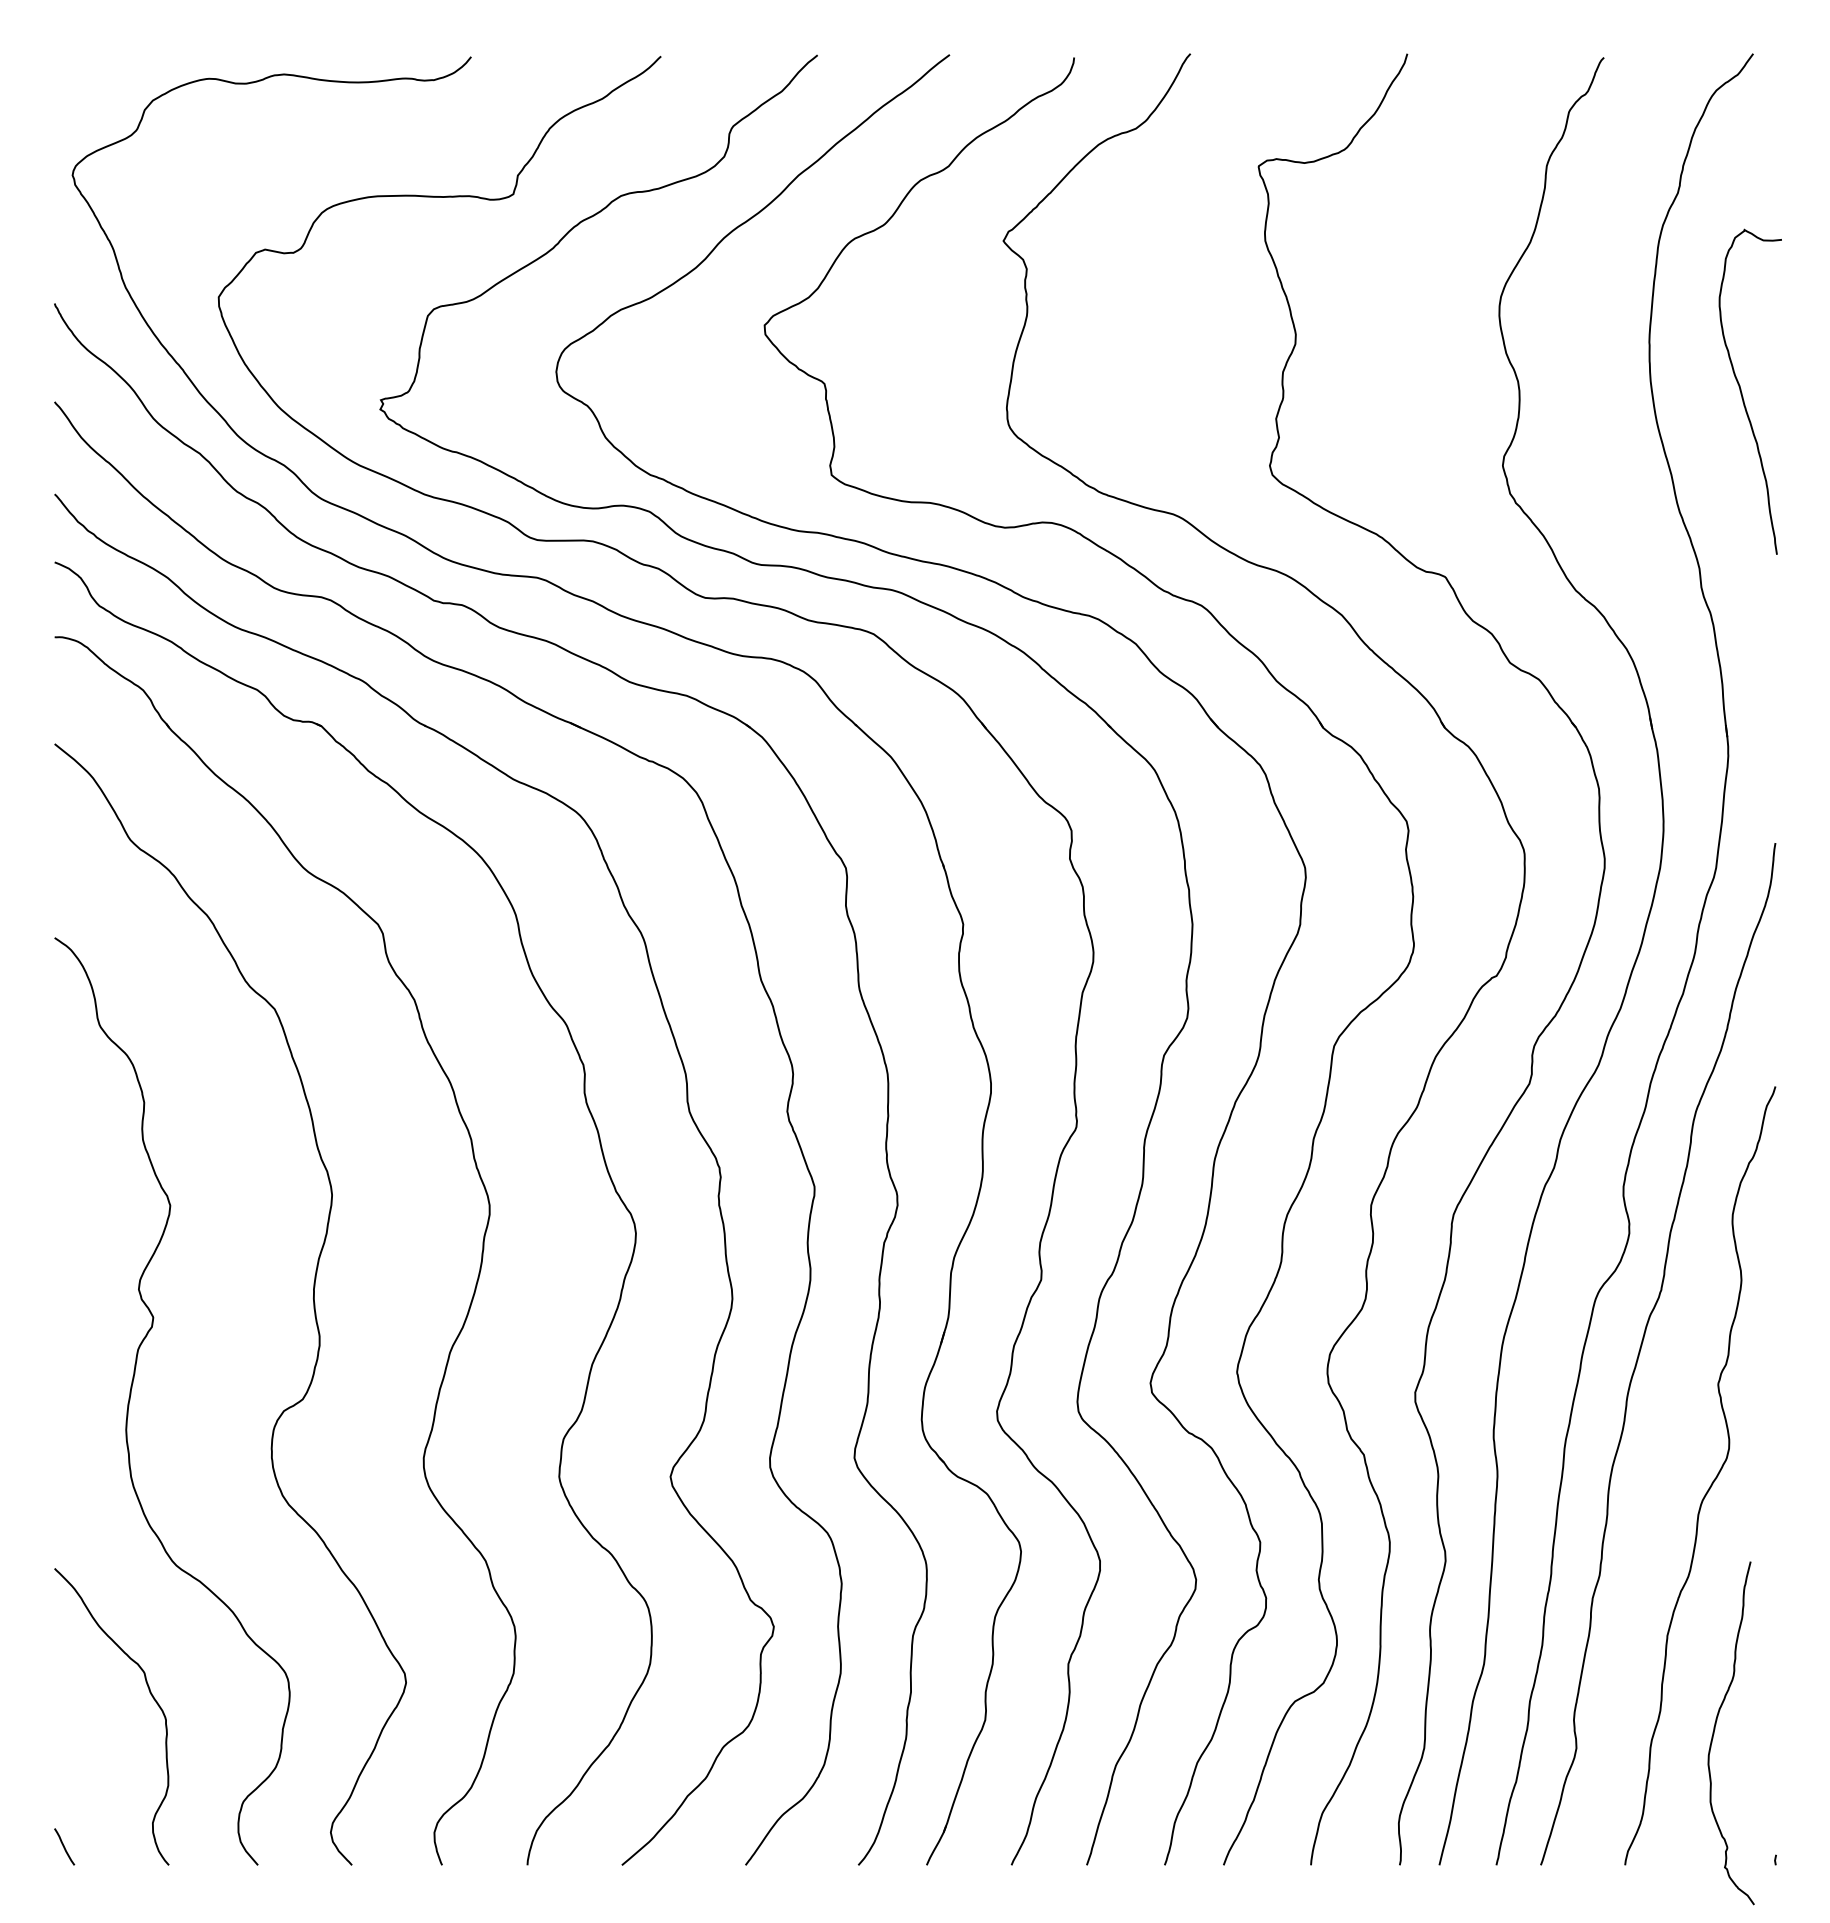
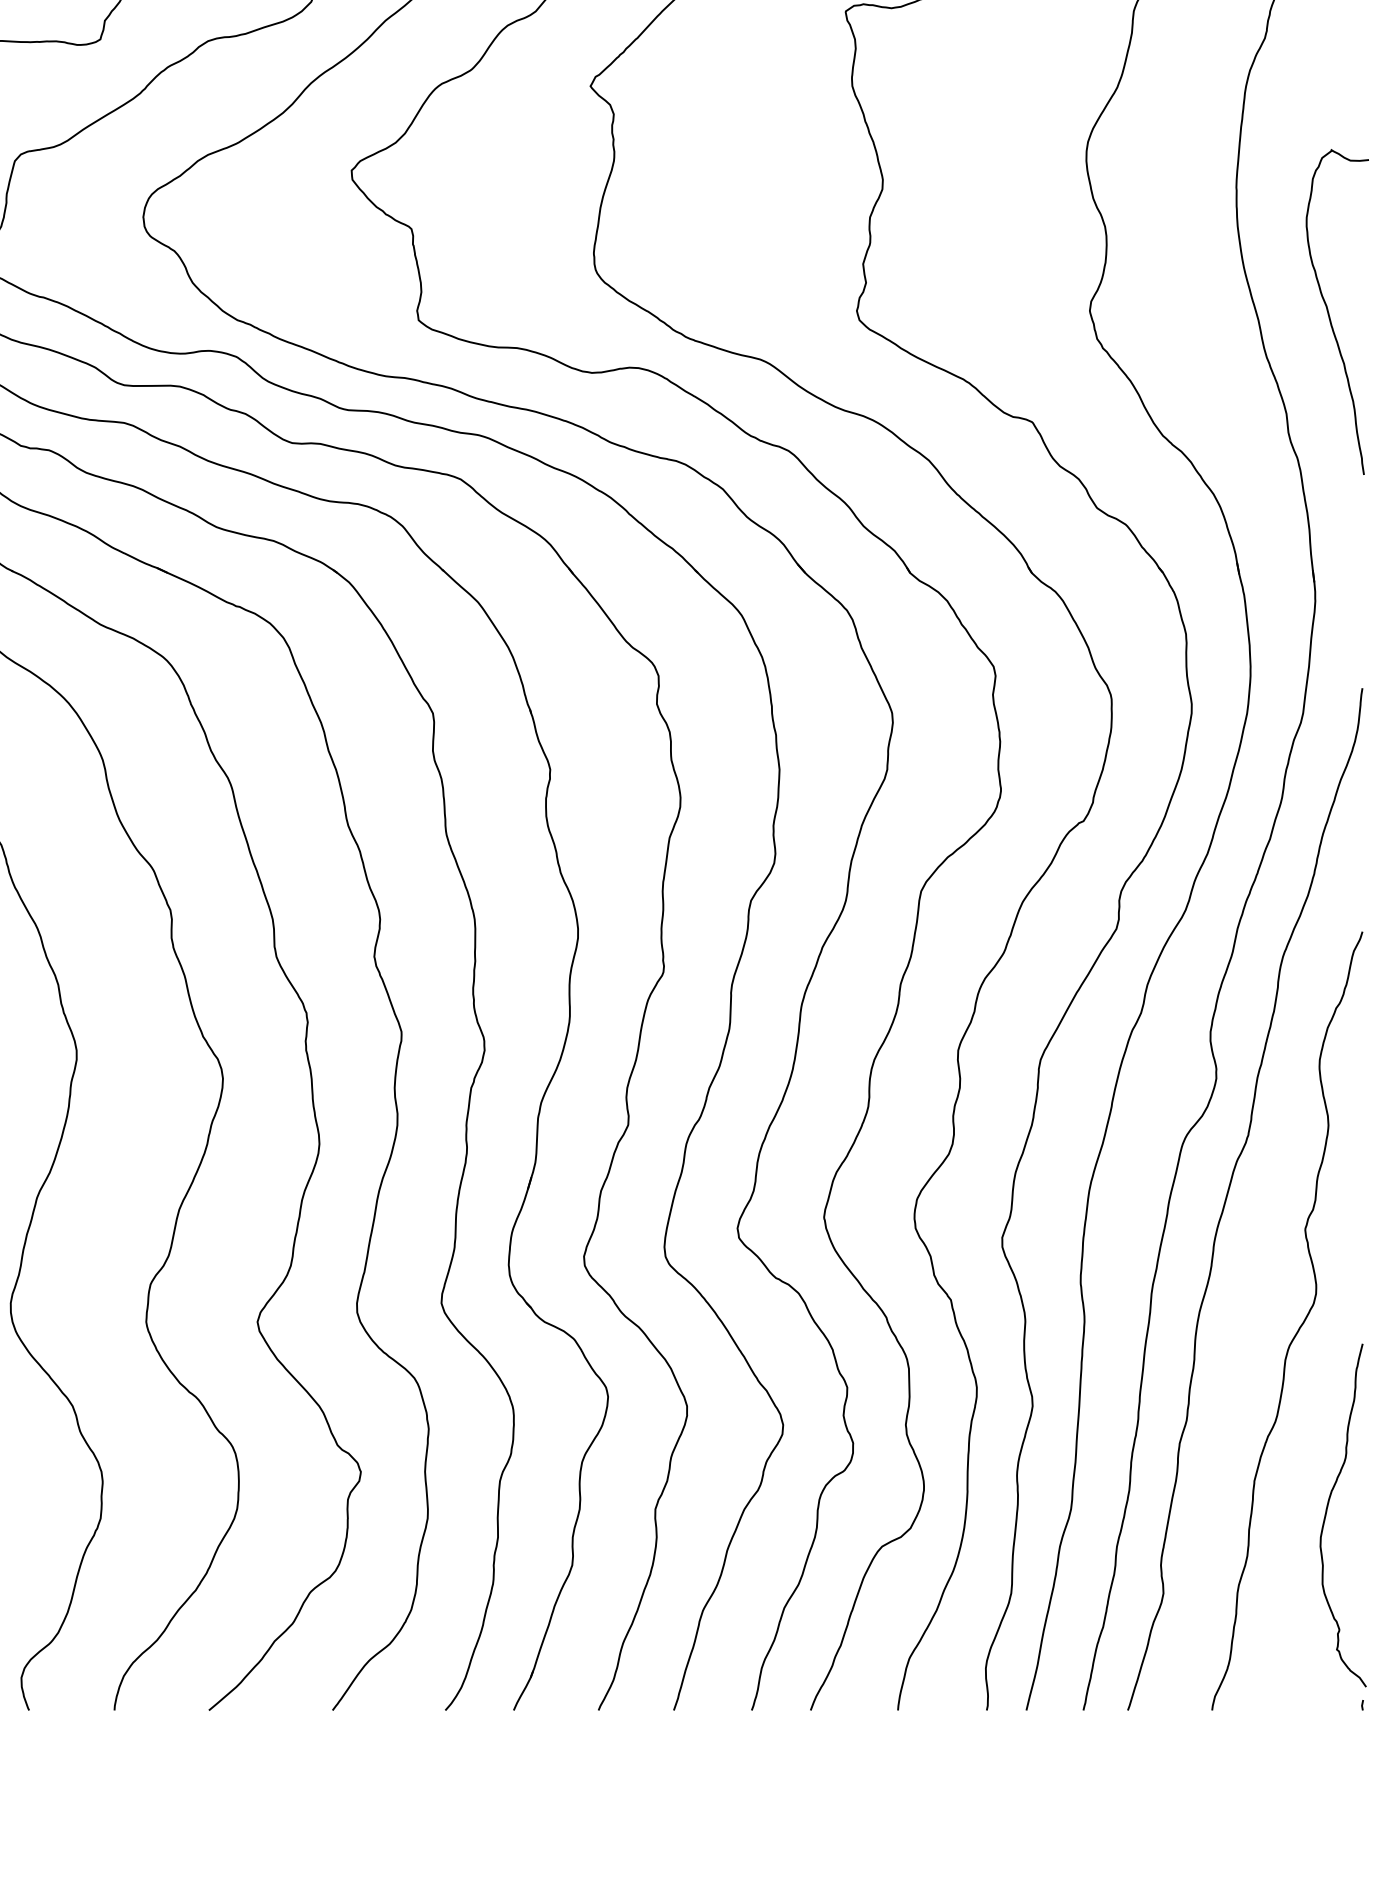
curve: (1742, 392) -> (1329, 312), moved
curve: (1715, 1729) -> (1327, 1511), moved

